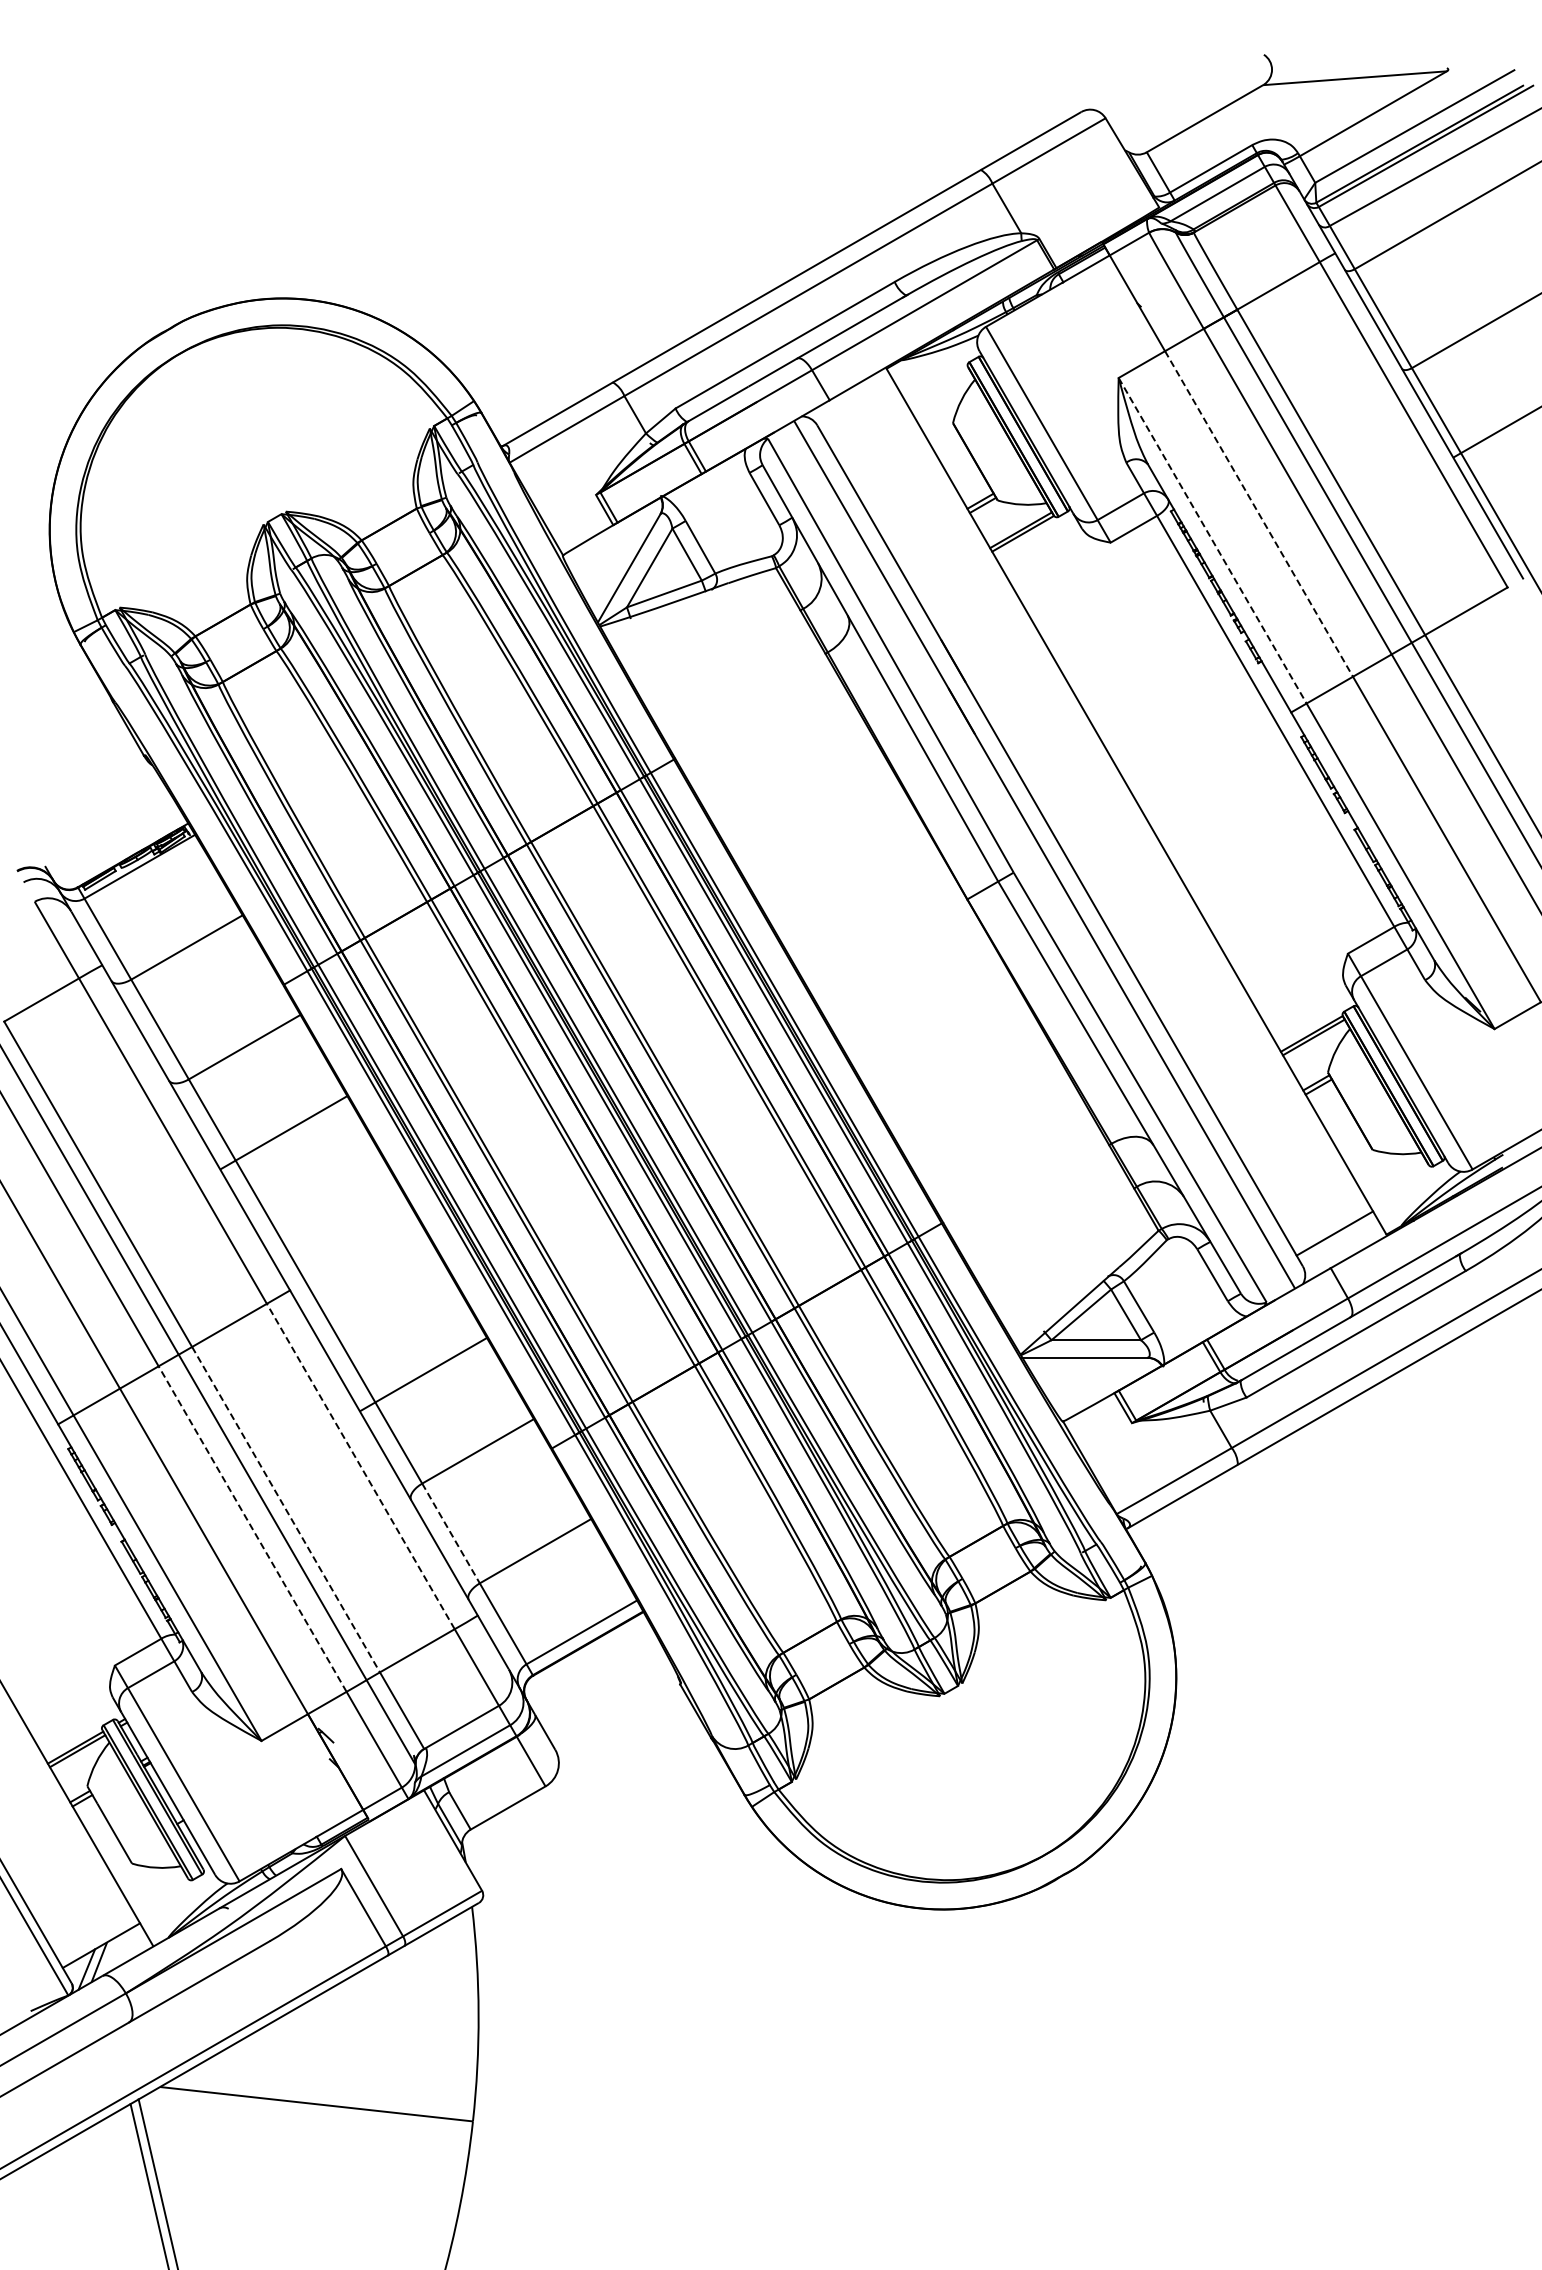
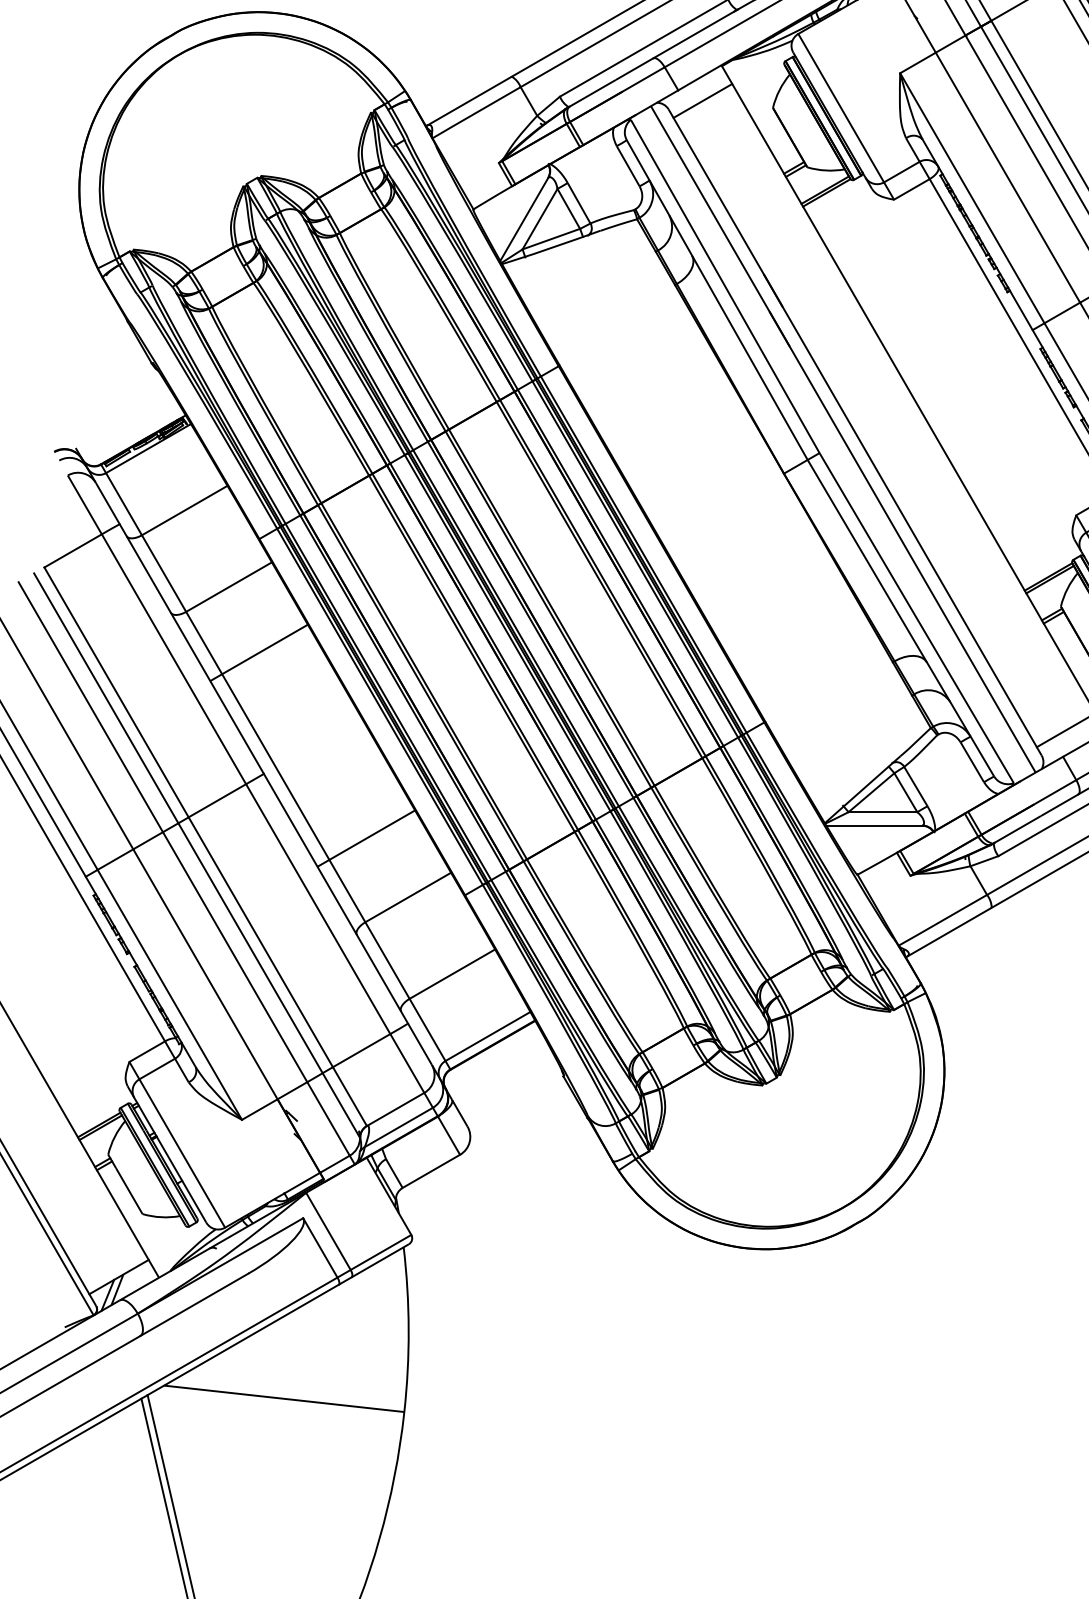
line: (861, 413) -> (702, 100), added
line: (1259, 513) -> (1008, 177), dashed -> solid
line: (1212, 540) -> (972, 198), dashed -> solid
line: (360, 1466) -> (317, 909), dashed -> solid
line: (286, 1509) -> (261, 942), dashed -> solid
line: (252, 1529) -> (235, 957), dashed -> solid
line: (451, 1533) -> (387, 960), dashed -> solid

